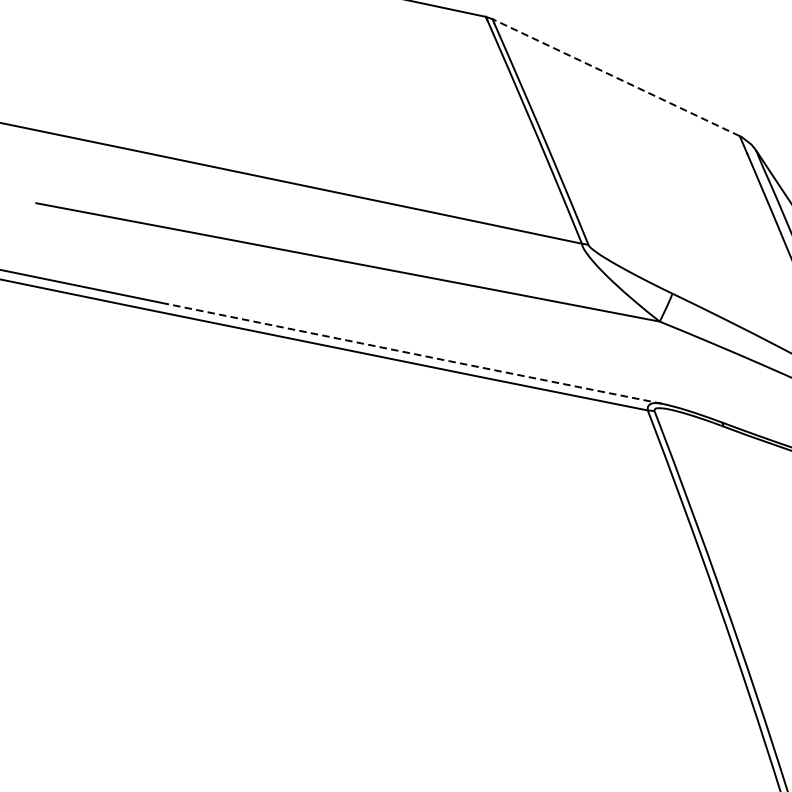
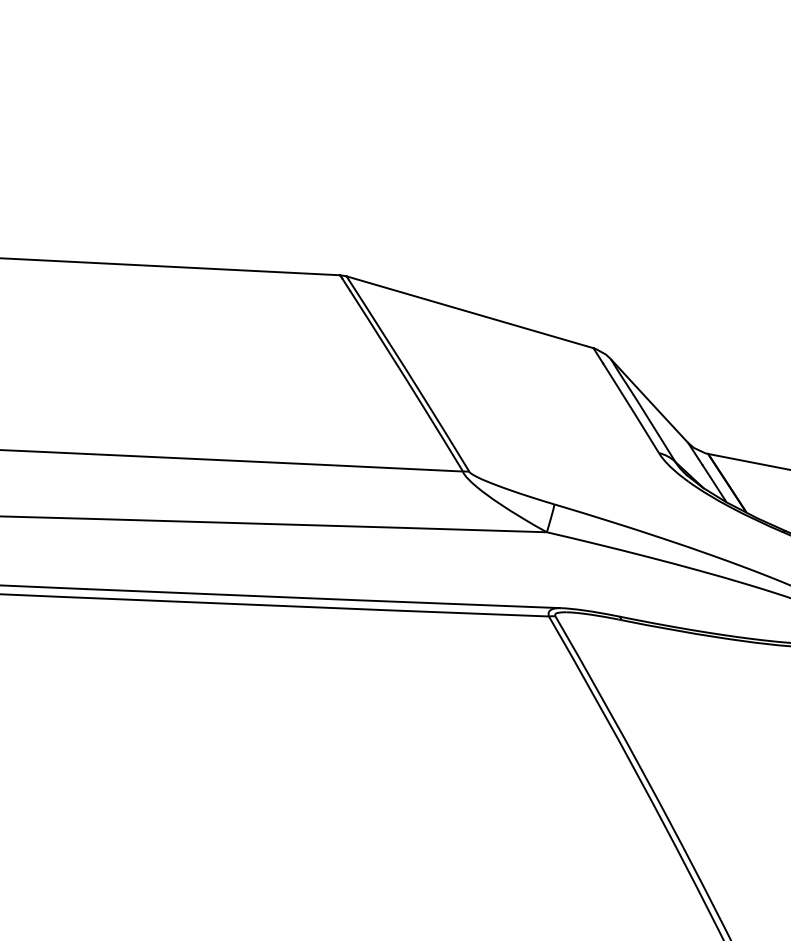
line: (616, 77) -> (470, 312), dashed -> solid
line: (414, 353) -> (323, 598), dashed -> solid

